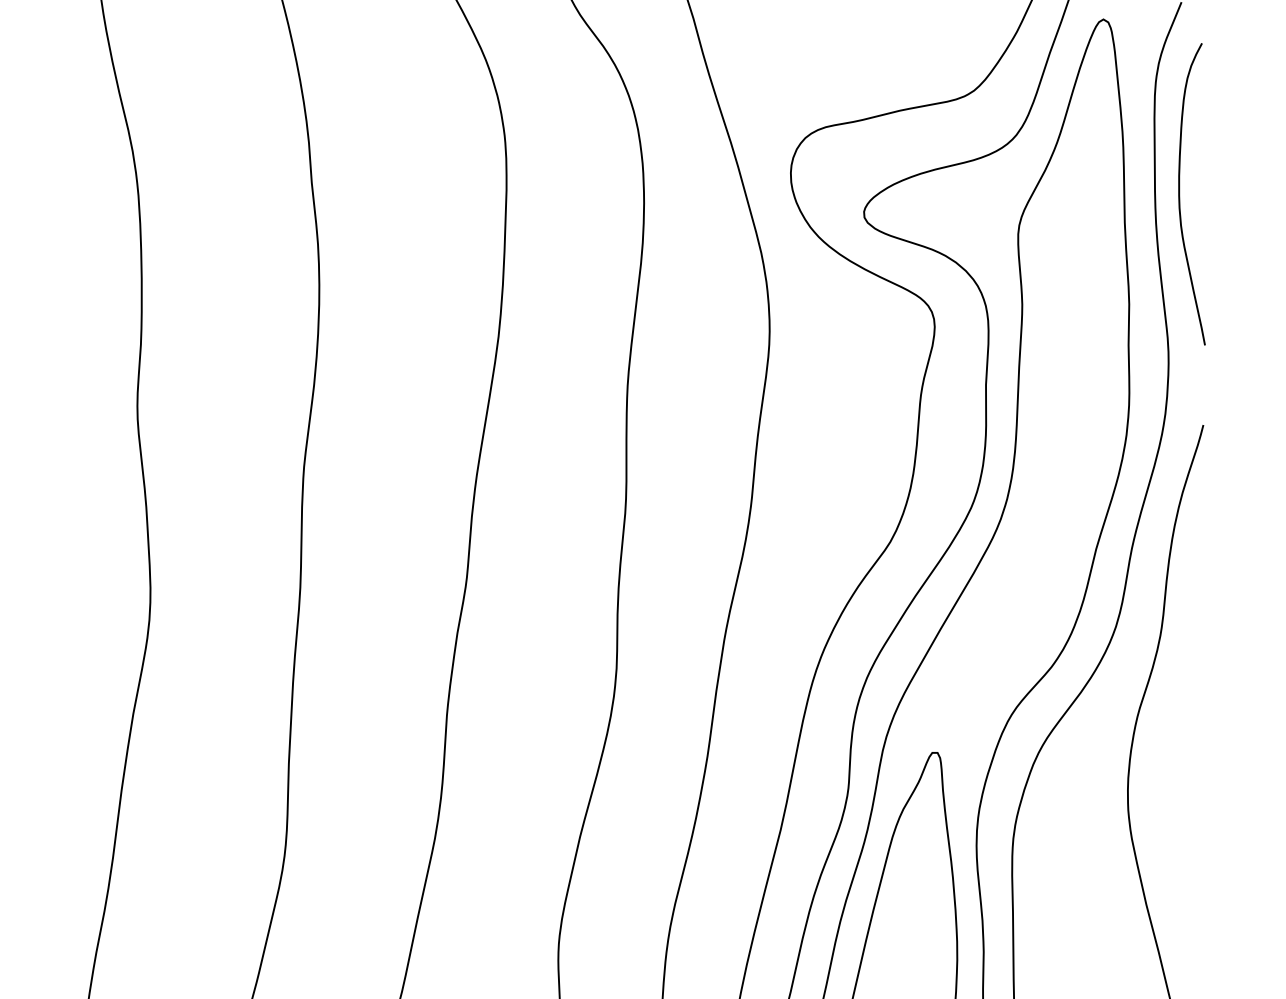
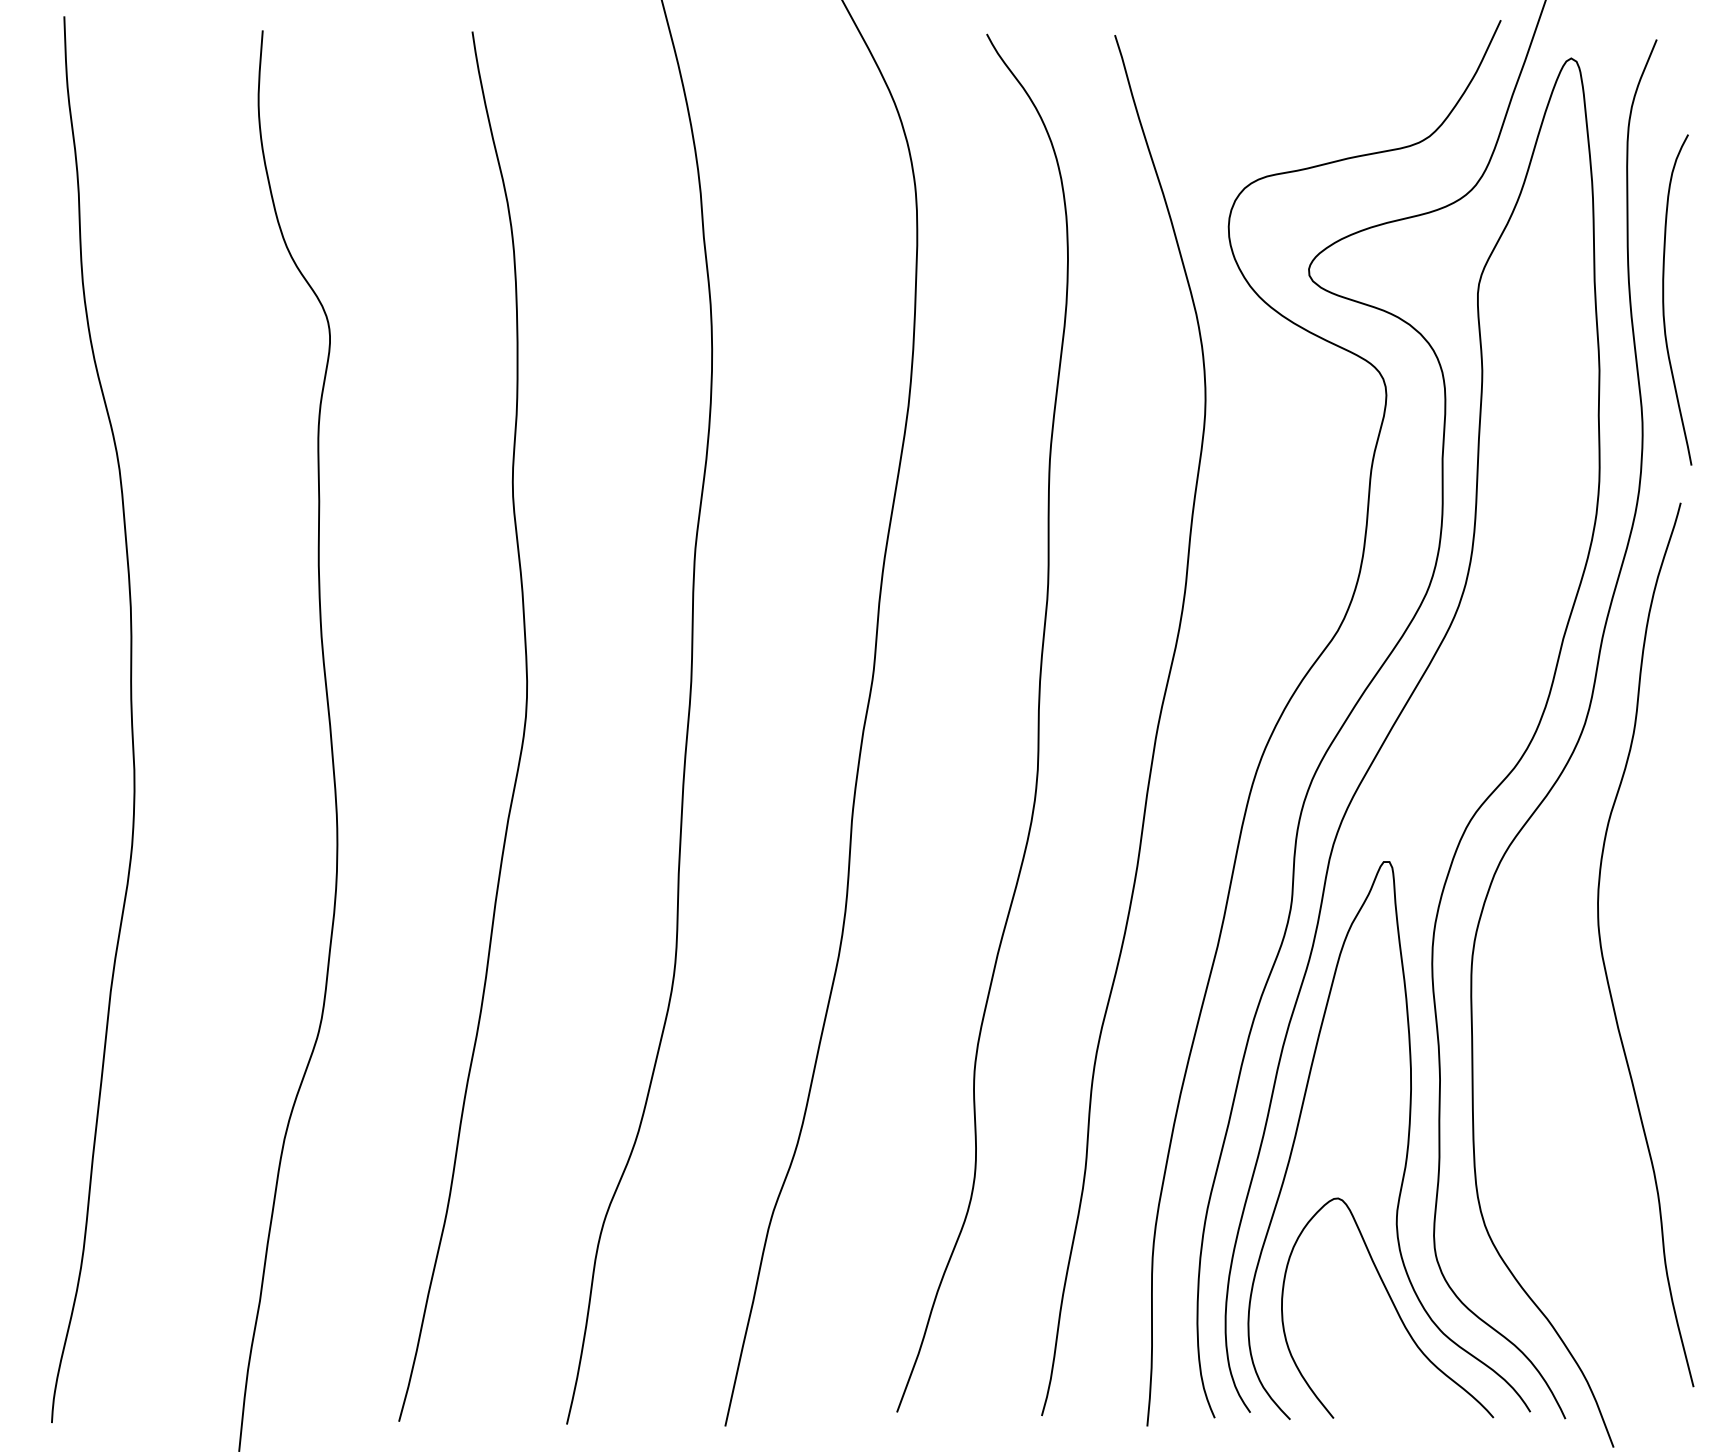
curve: (1180, 193) -> (1664, 299), moved

